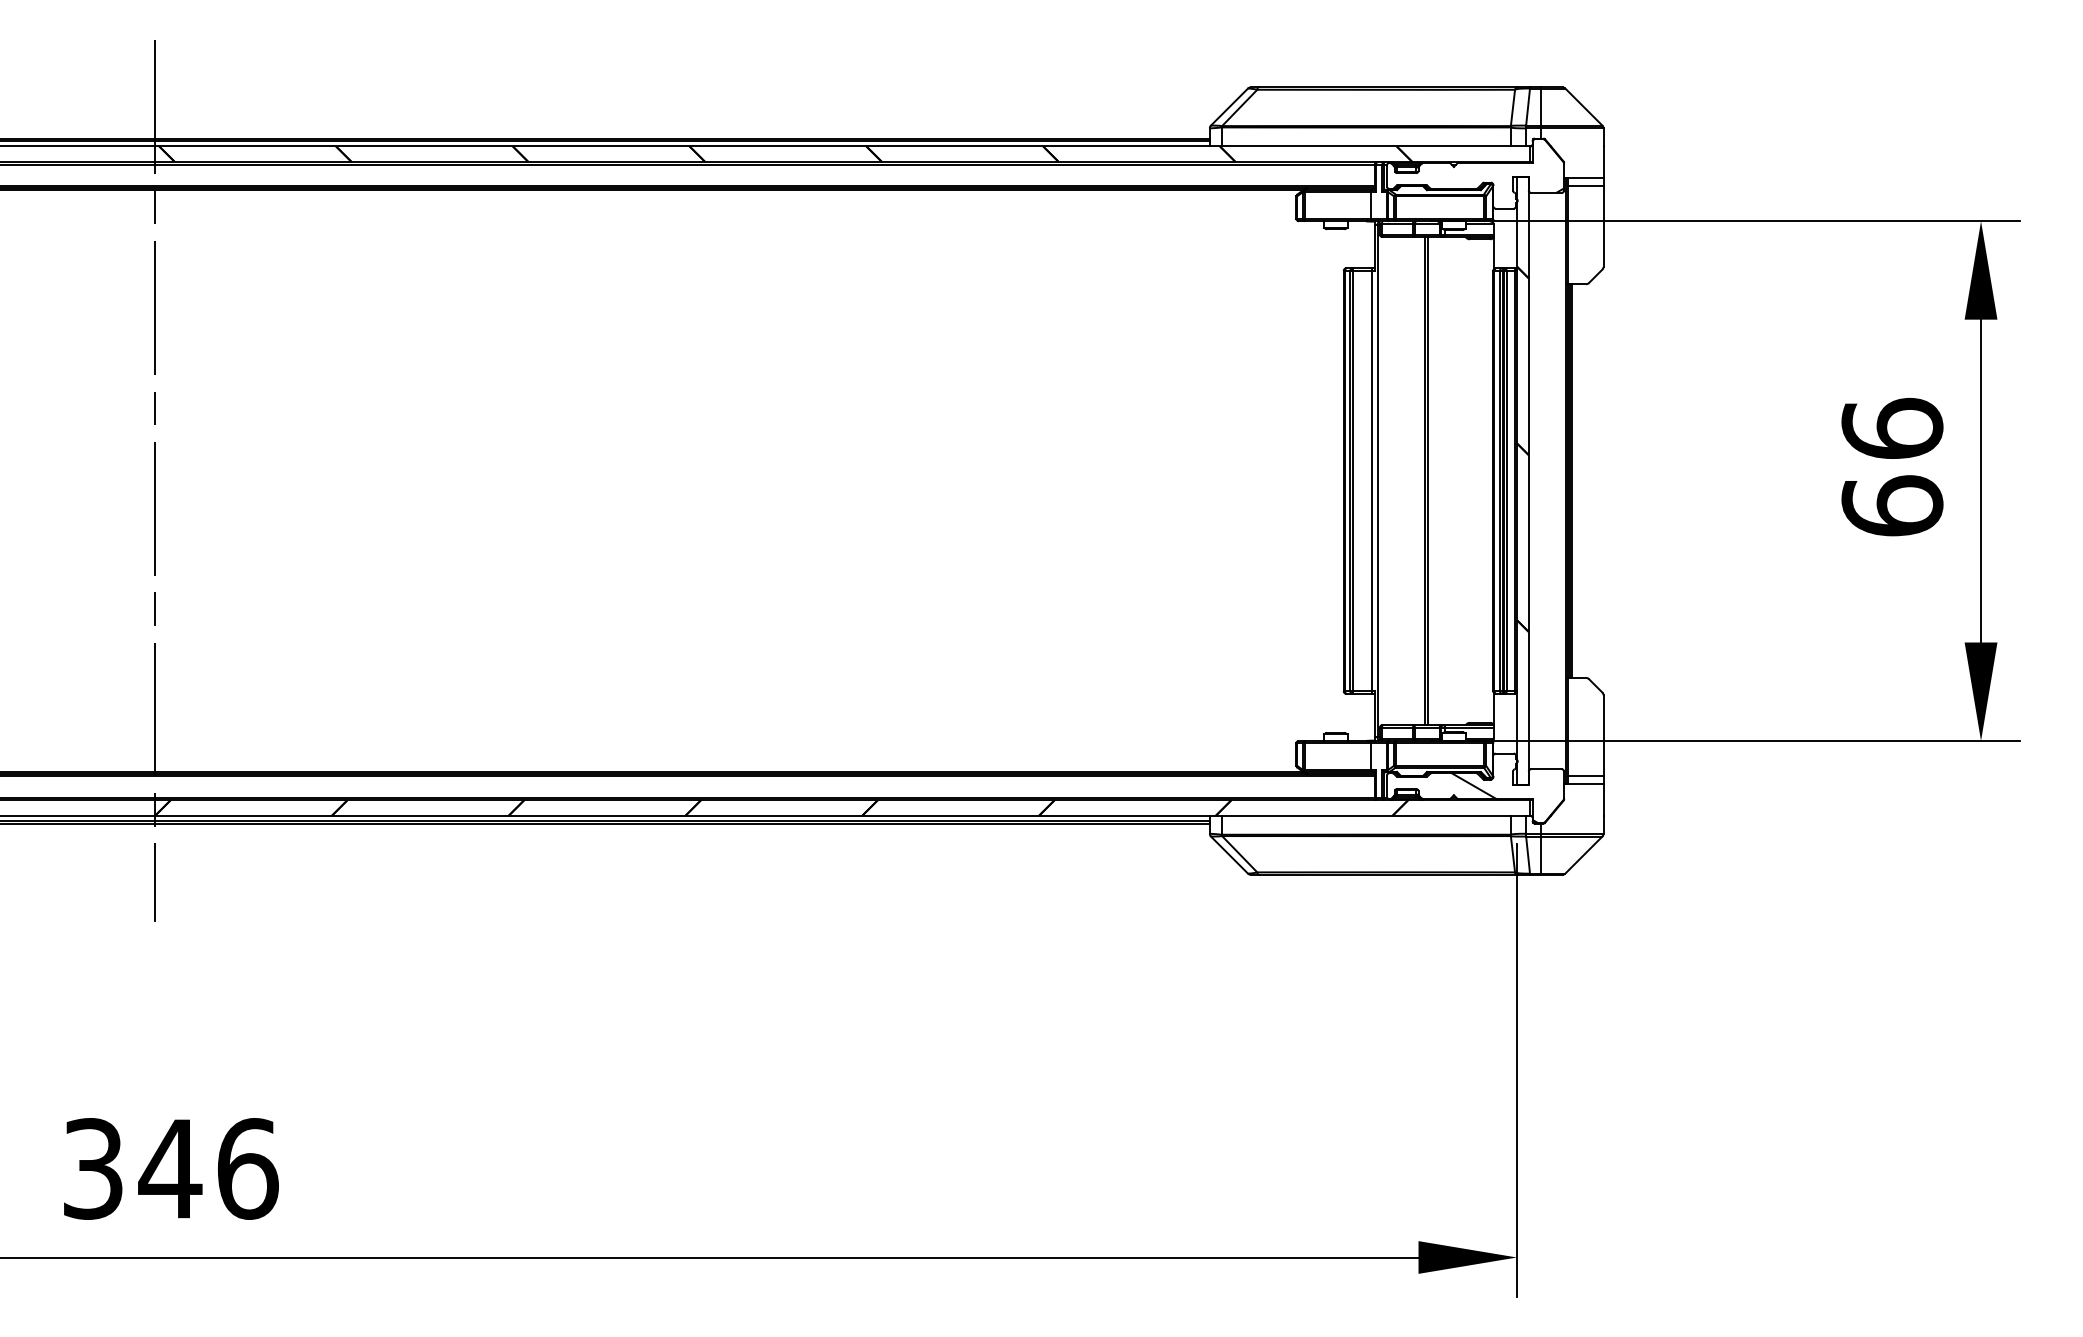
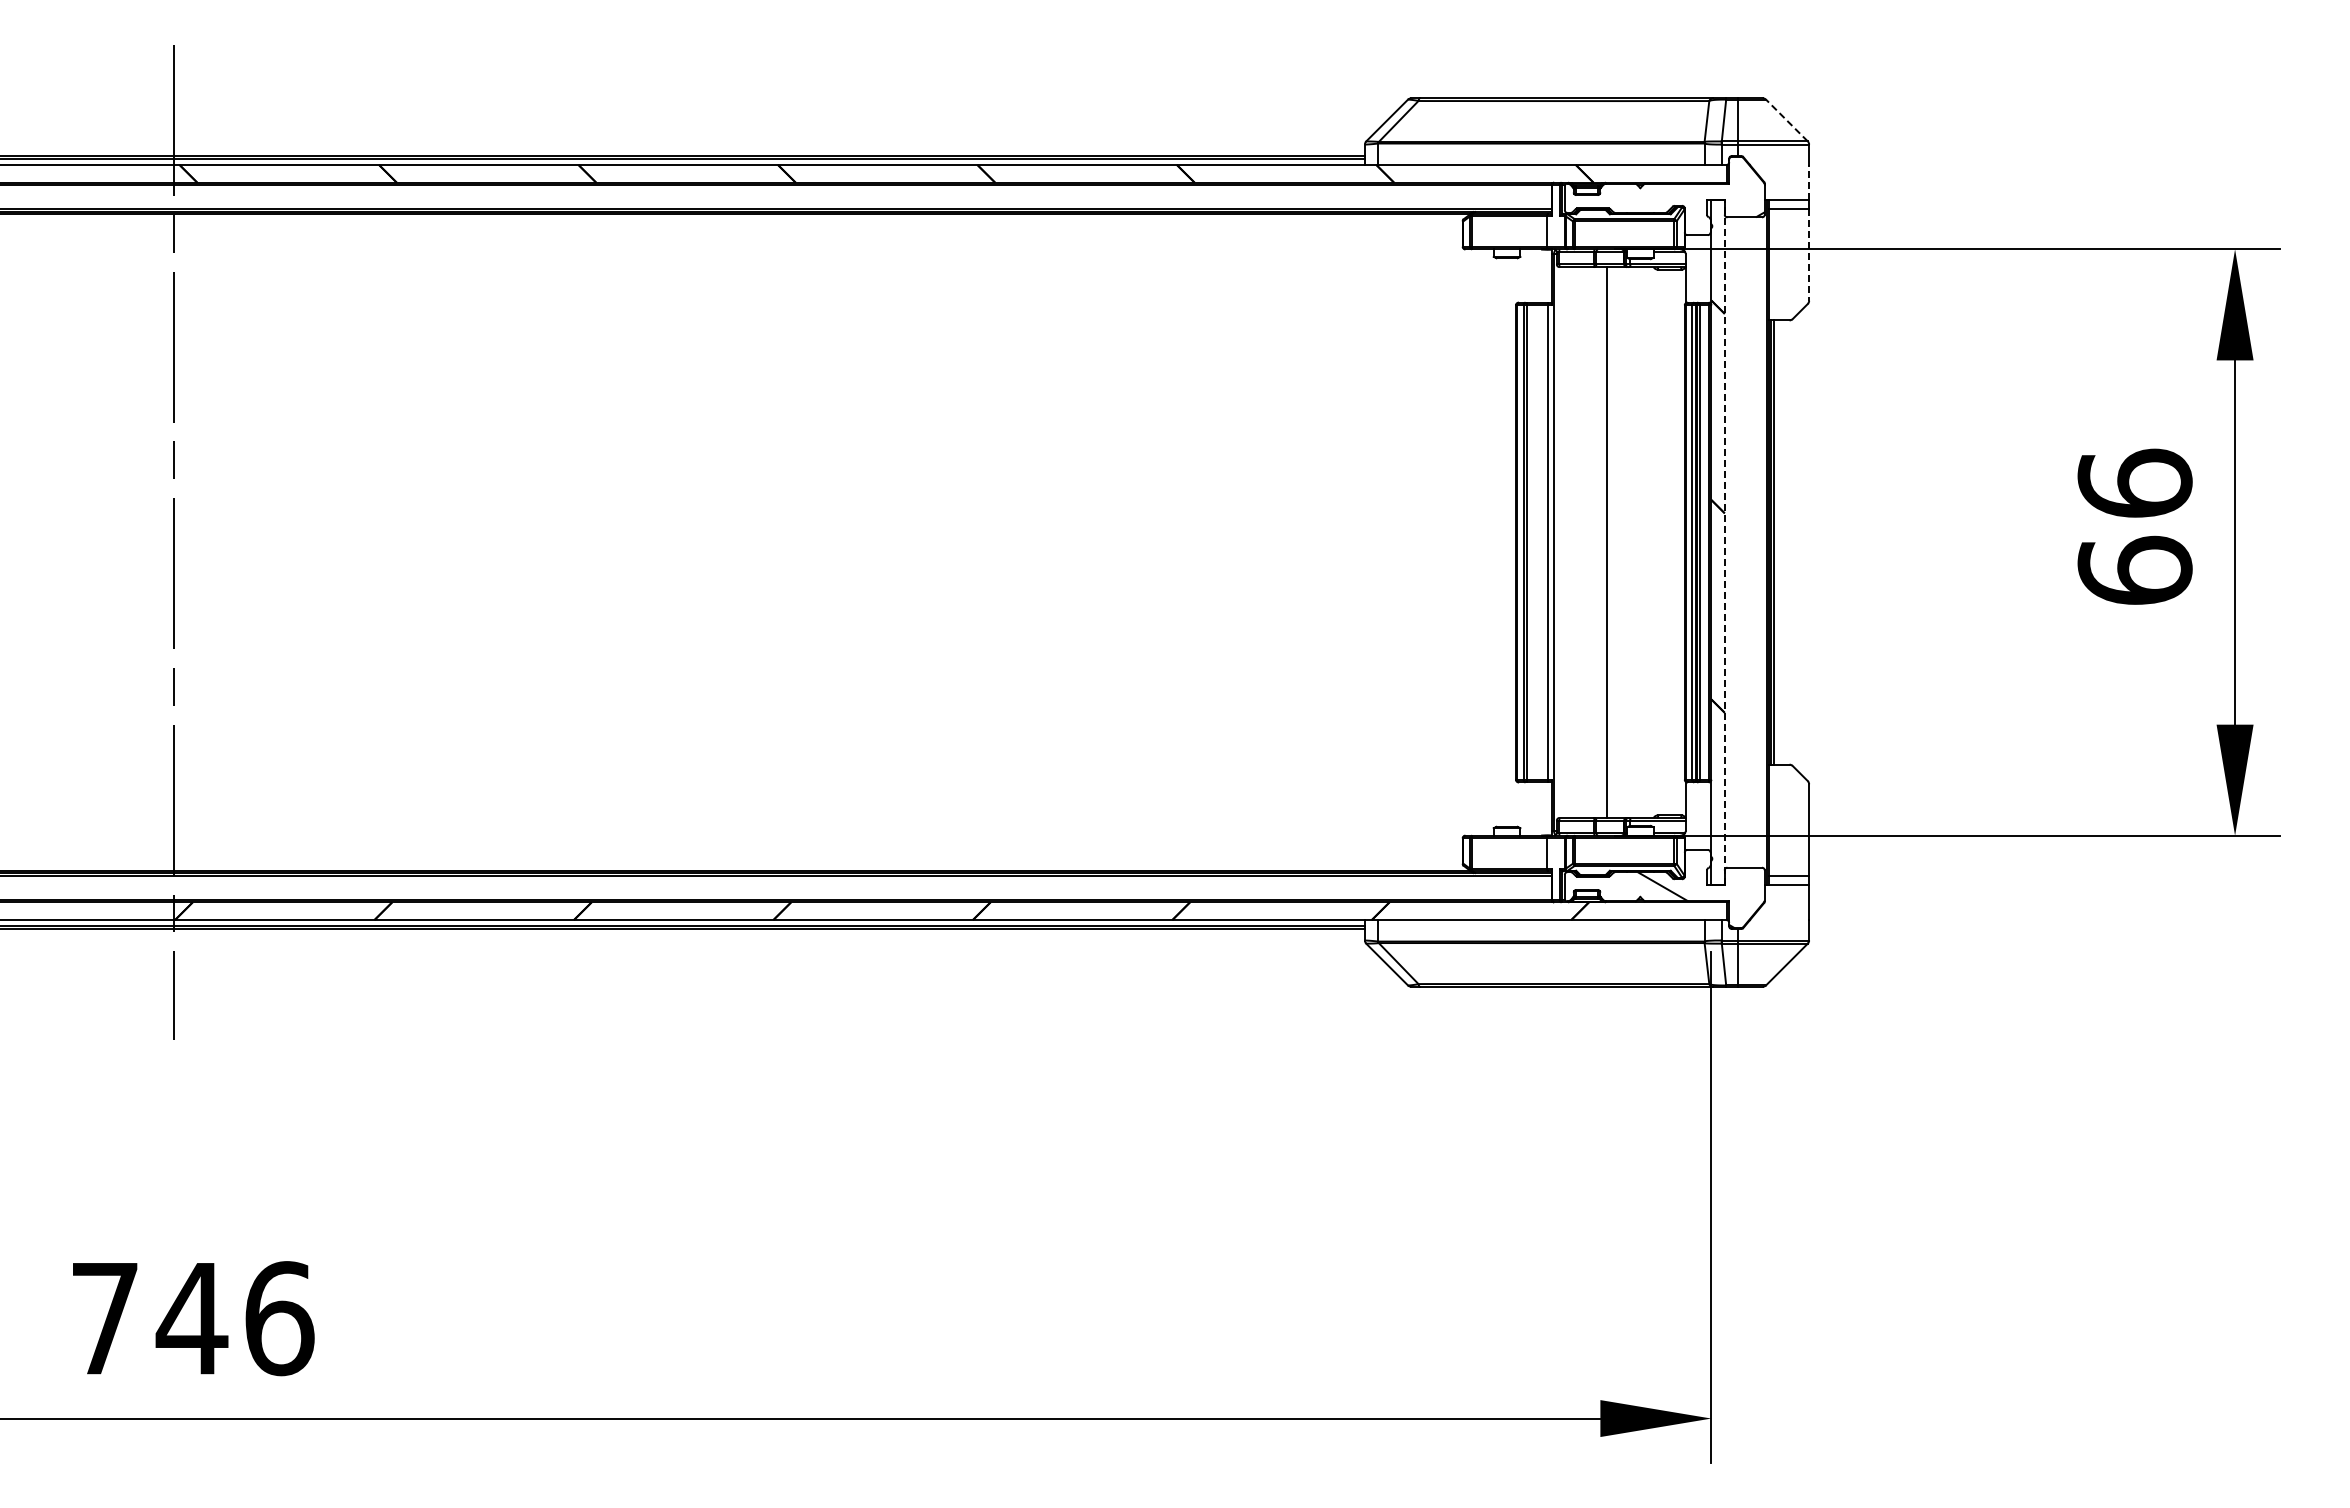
line: (1583, 107) -> (1786, 120), solid -> dashed
line: (1603, 161) -> (1809, 182), solid -> dashed
line: (1603, 226) -> (1809, 255), solid -> dashed
line: (1427, 481) -> (1610, 542), removed
line: (1528, 481) -> (1724, 542), solid -> dashed
text: (92, 1168) -> (104, 1318), 346 -> 746

